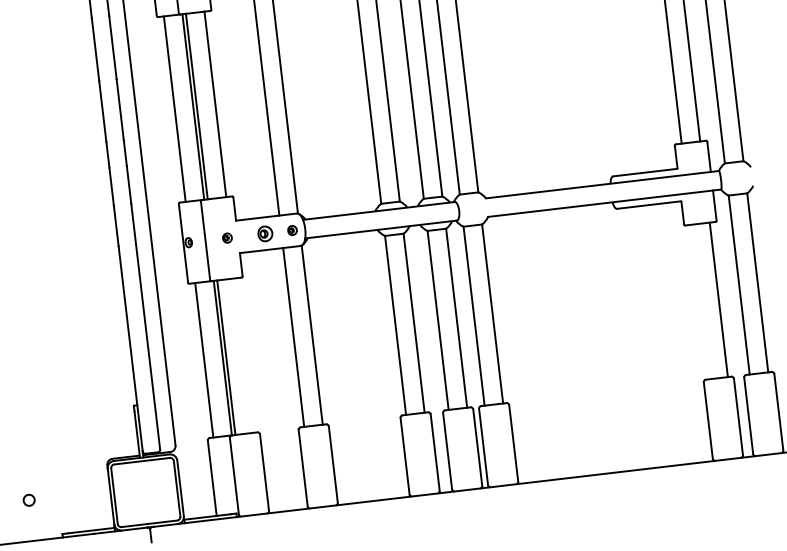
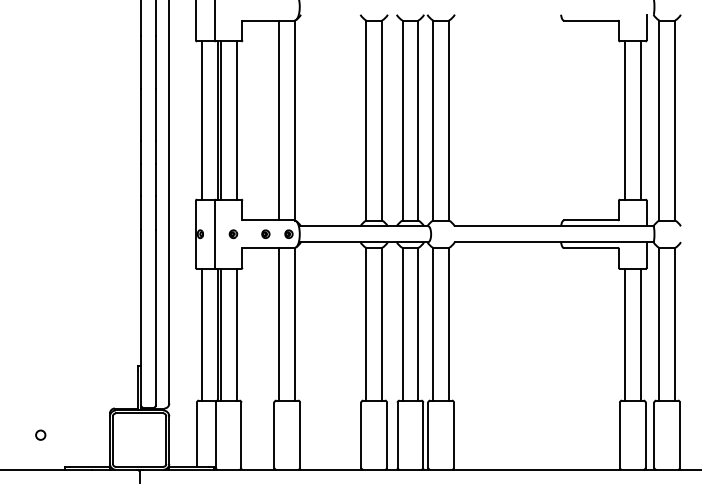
part: (264, 232) -> (265, 233), size x0.62
line: (699, 301) -> (624, 334), added
line: (244, 355) -> (236, 334), added

